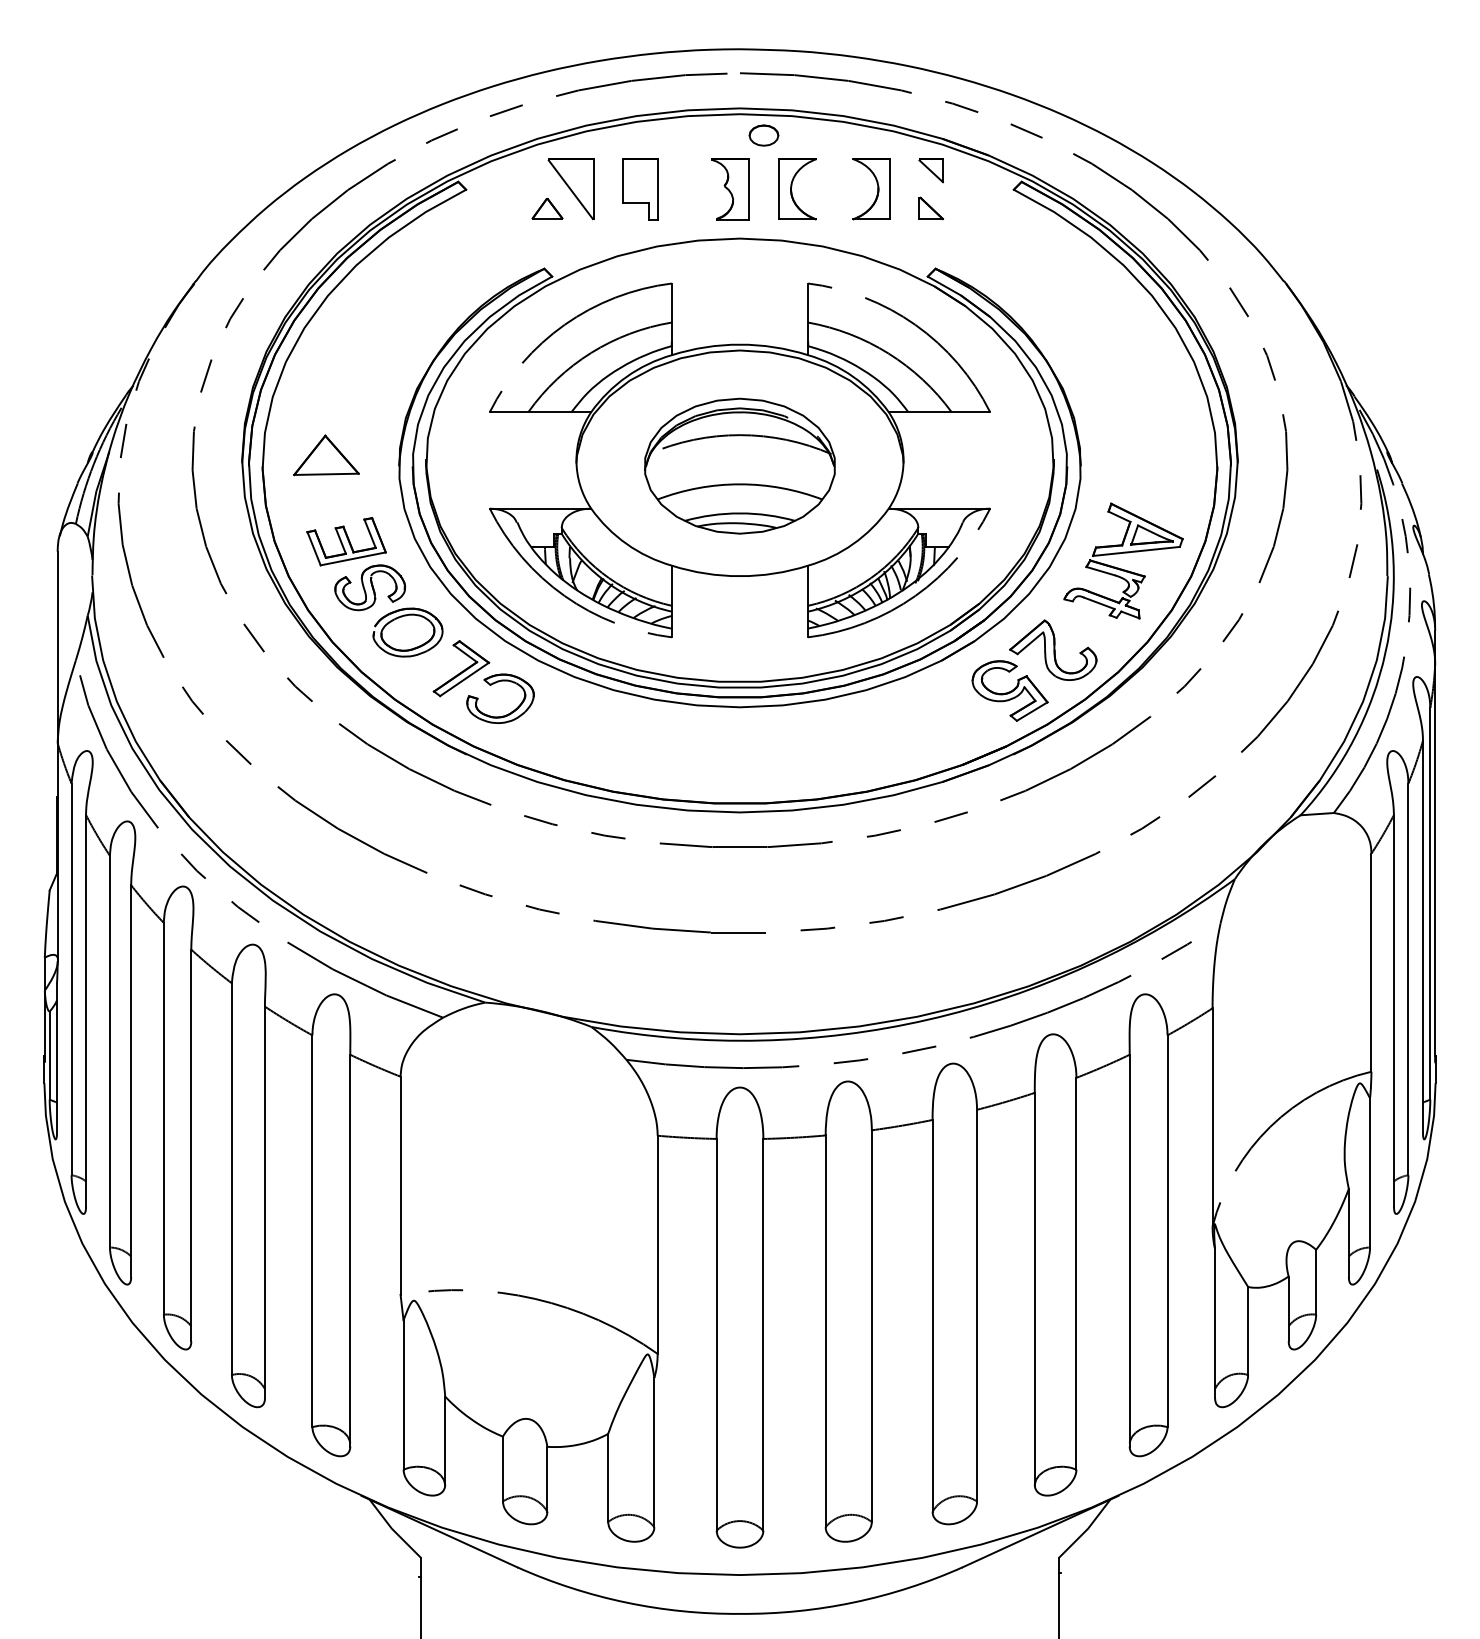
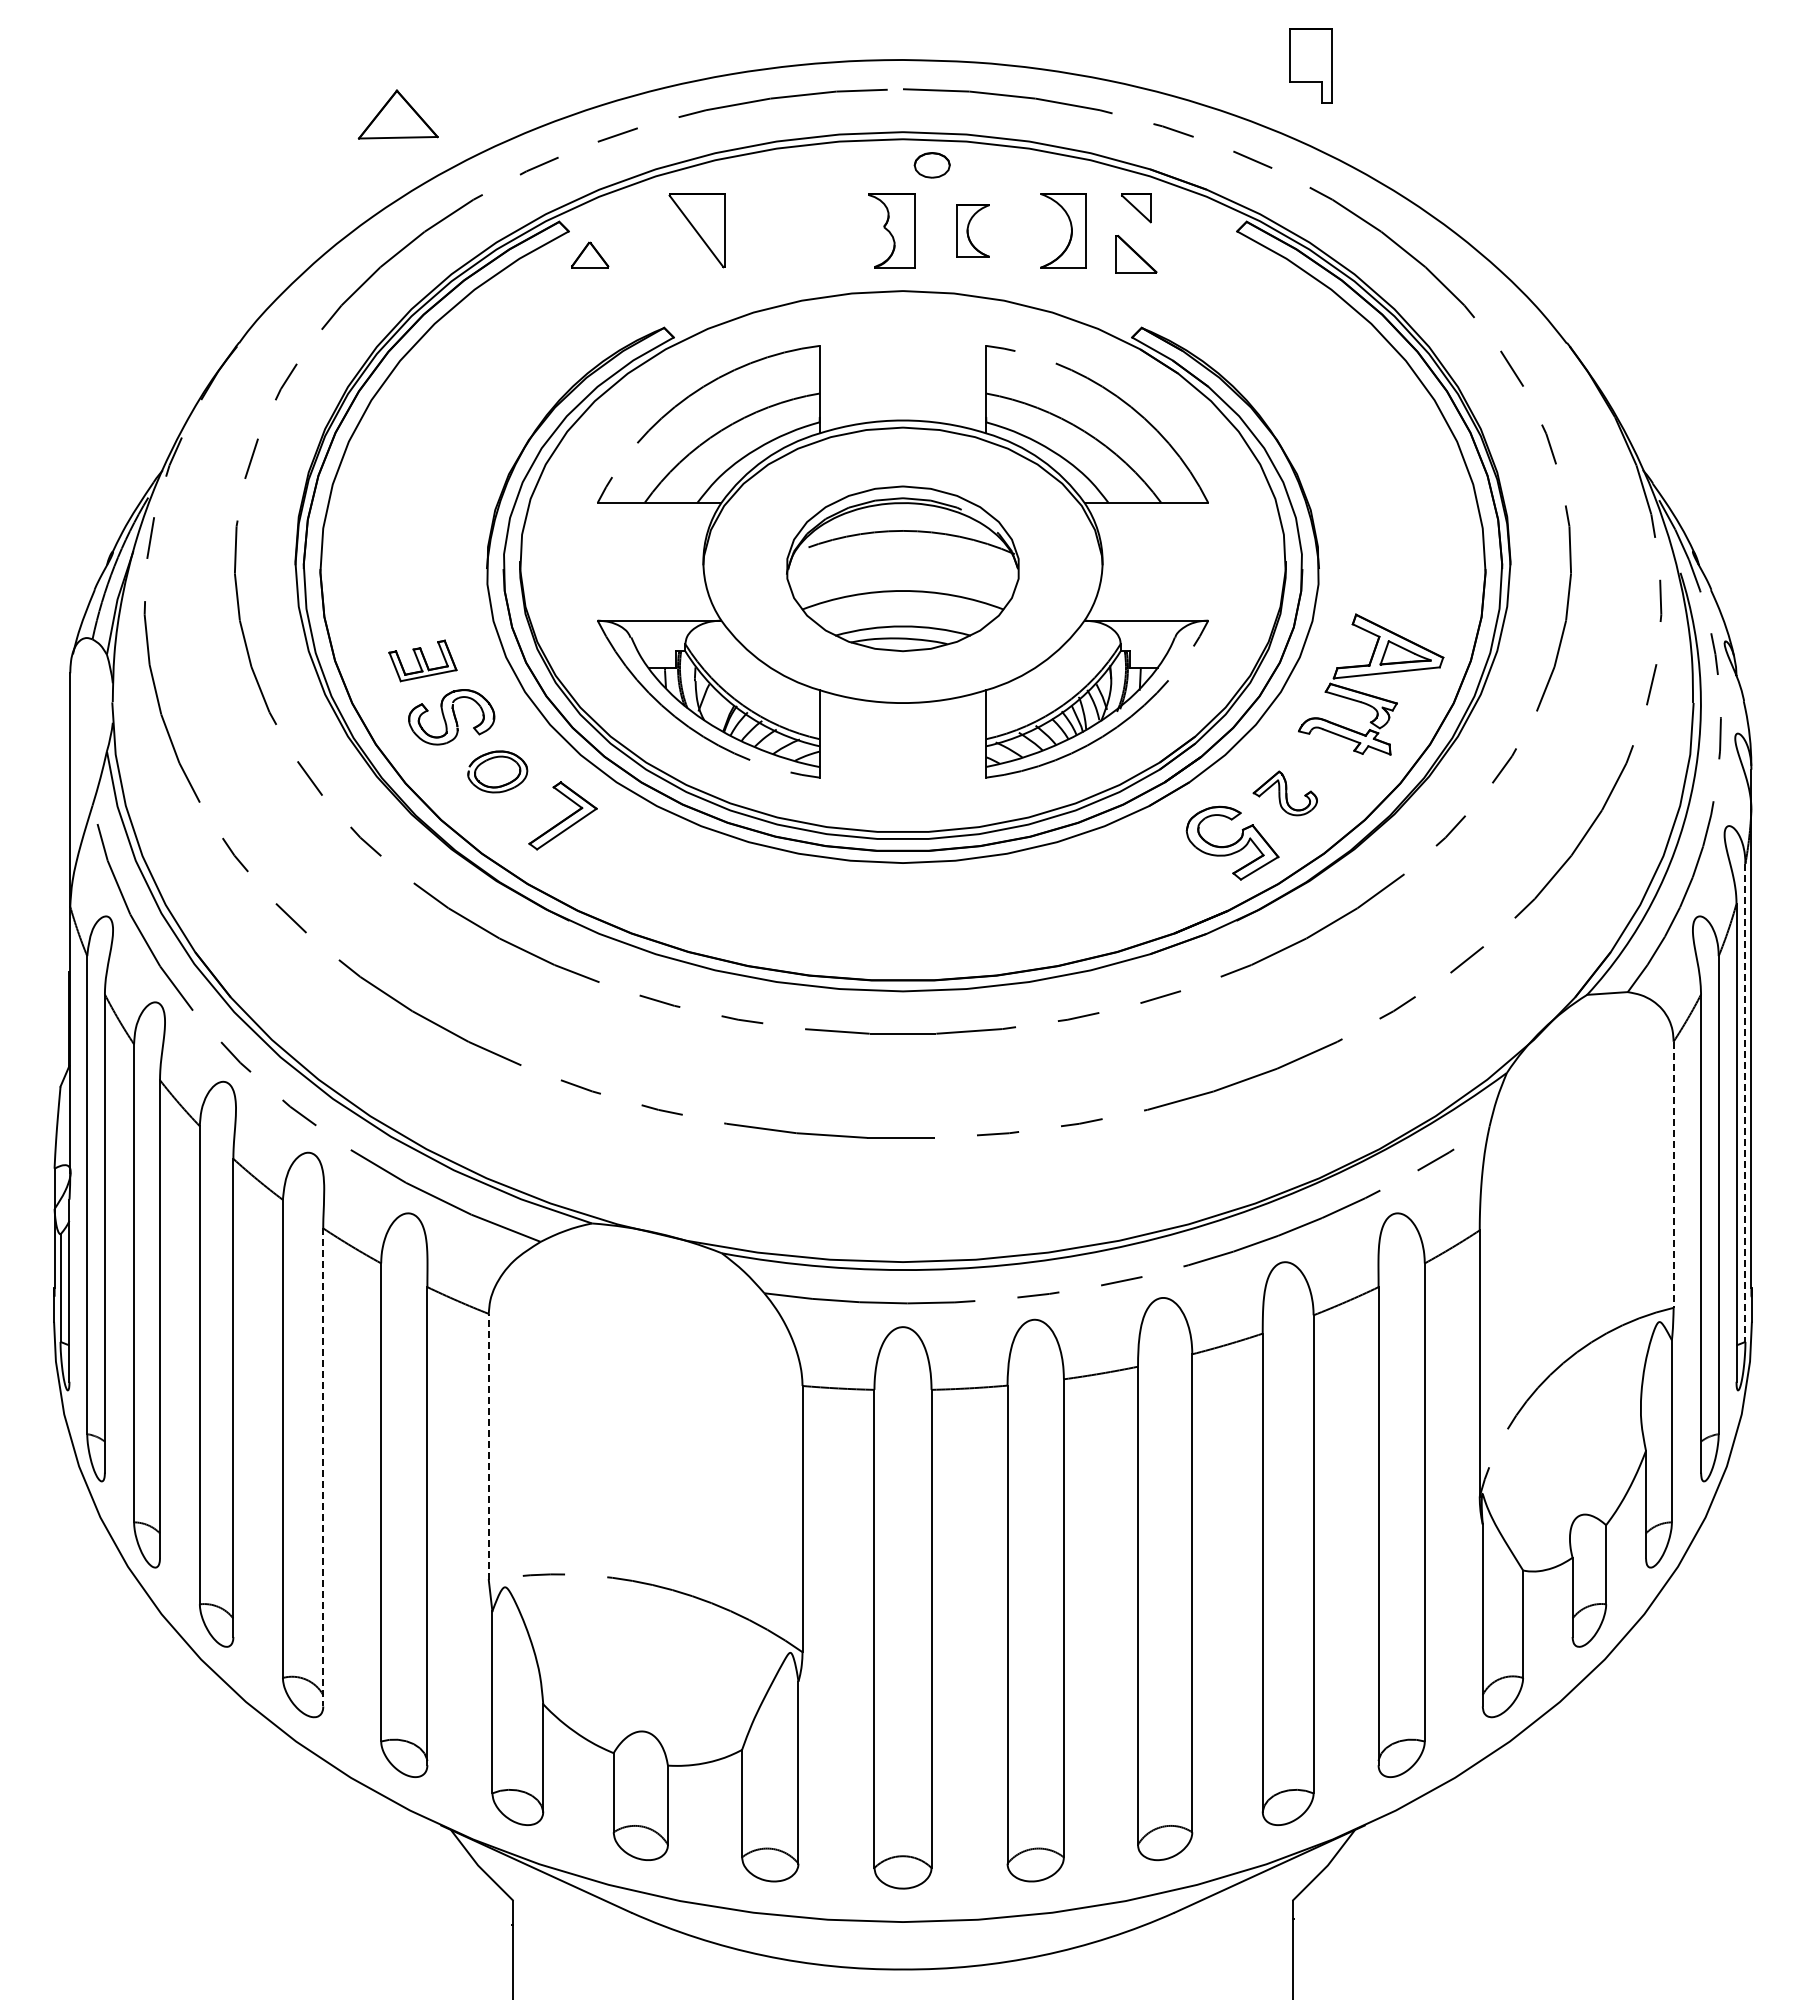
part: (639, 188) -> (1310, 65), moved
part: (796, 188) -> (972, 230), size x0.7
part: (547, 208) -> (590, 254), moved
part: (931, 208) -> (1136, 254), size x1.4
part: (325, 455) -> (397, 114), moved
part: (346, 541) -> (422, 660), size x0.7
part: (407, 632) -> (497, 771), size x0.7
part: (1053, 650) -> (1285, 793), size x0.6
part: (492, 684) -> (601, 835), removed
line: (1430, 904) -> (1745, 1103), solid -> dashed
line: (1371, 963) -> (1673, 1175), solid -> dashed
line: (400, 1185) -> (488, 1446), solid -> dashed
line: (265, 1202) -> (323, 1467), solid -> dashed

